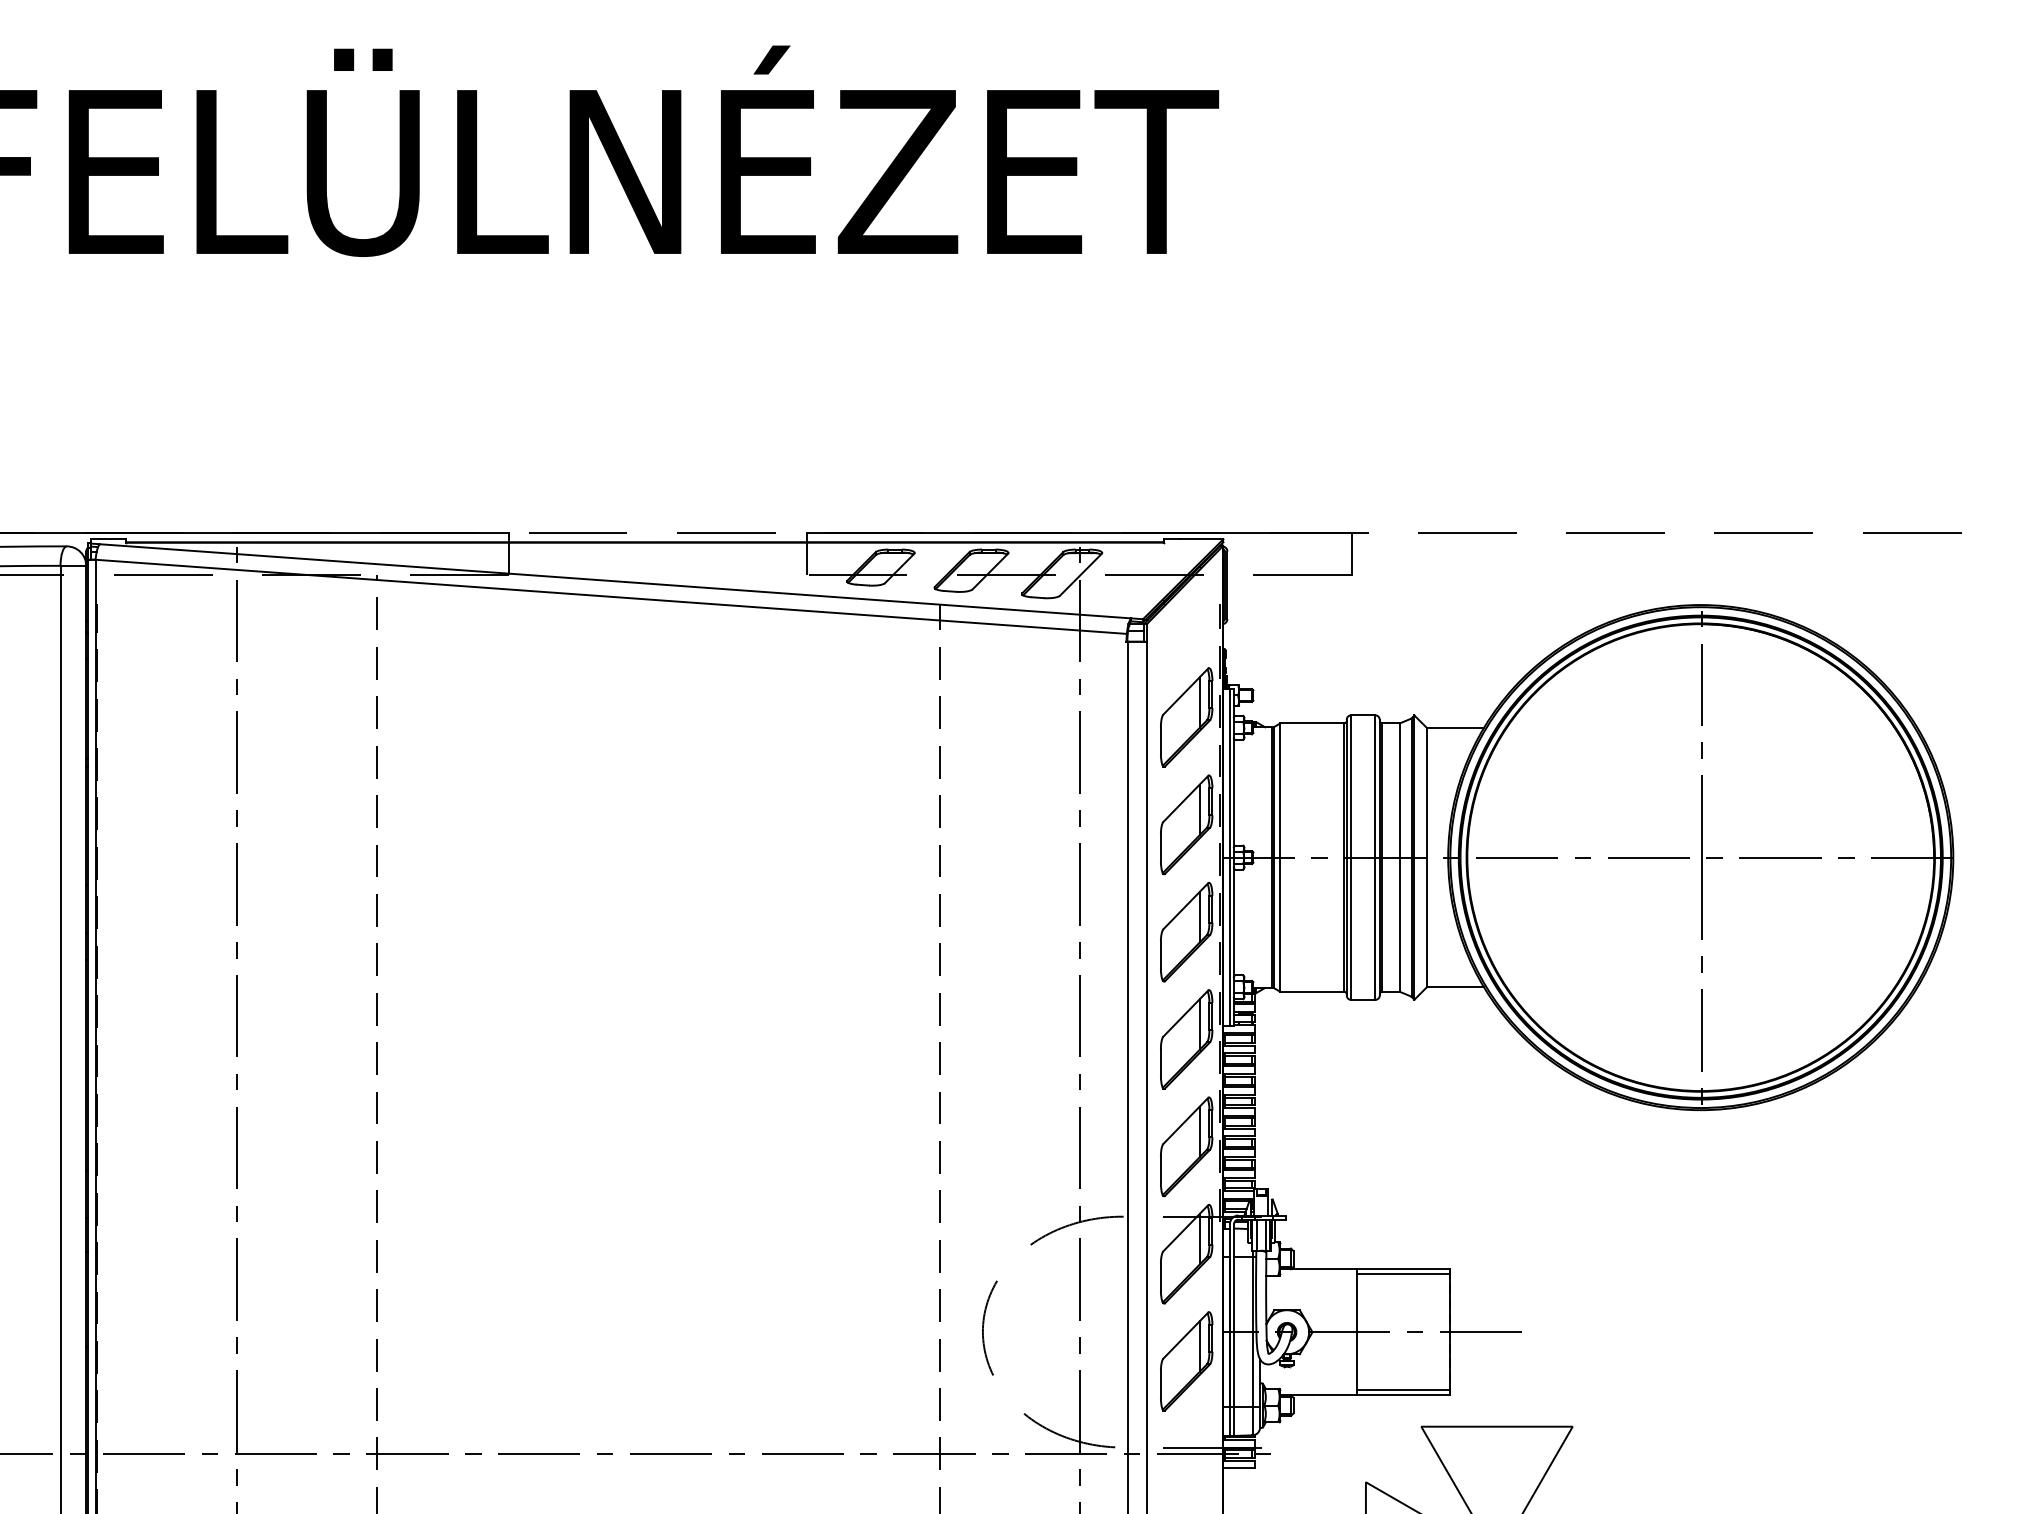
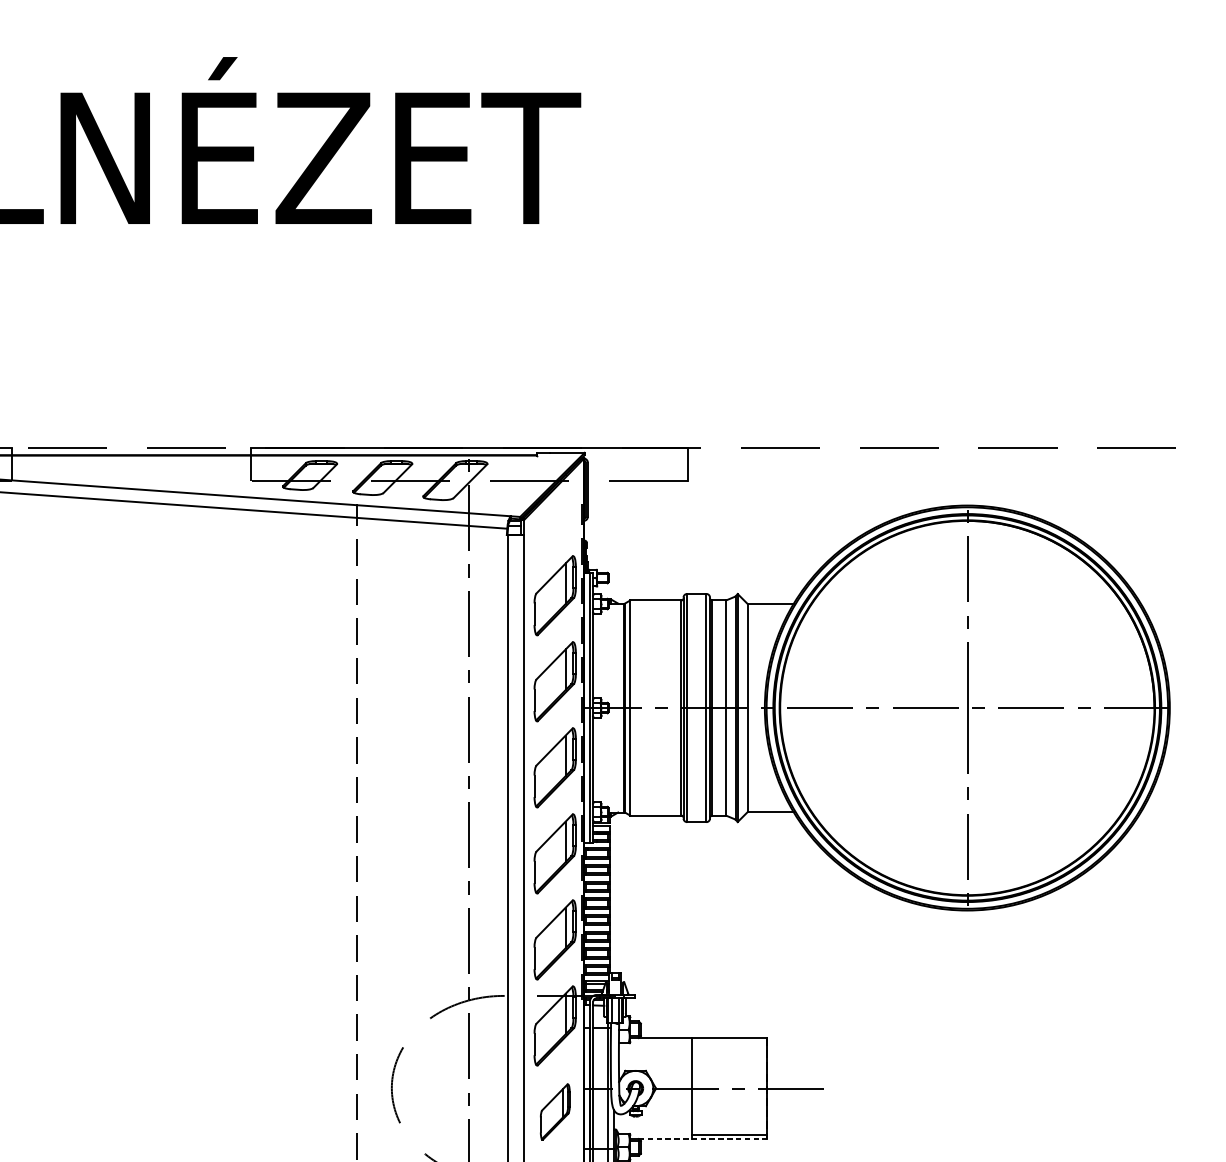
line: (1403, 1274) -> (729, 1042), removed
part: (1186, 1361) -> (555, 1112), size x0.7
line: (1370, 1395) -> (702, 1139), solid -> dashed

